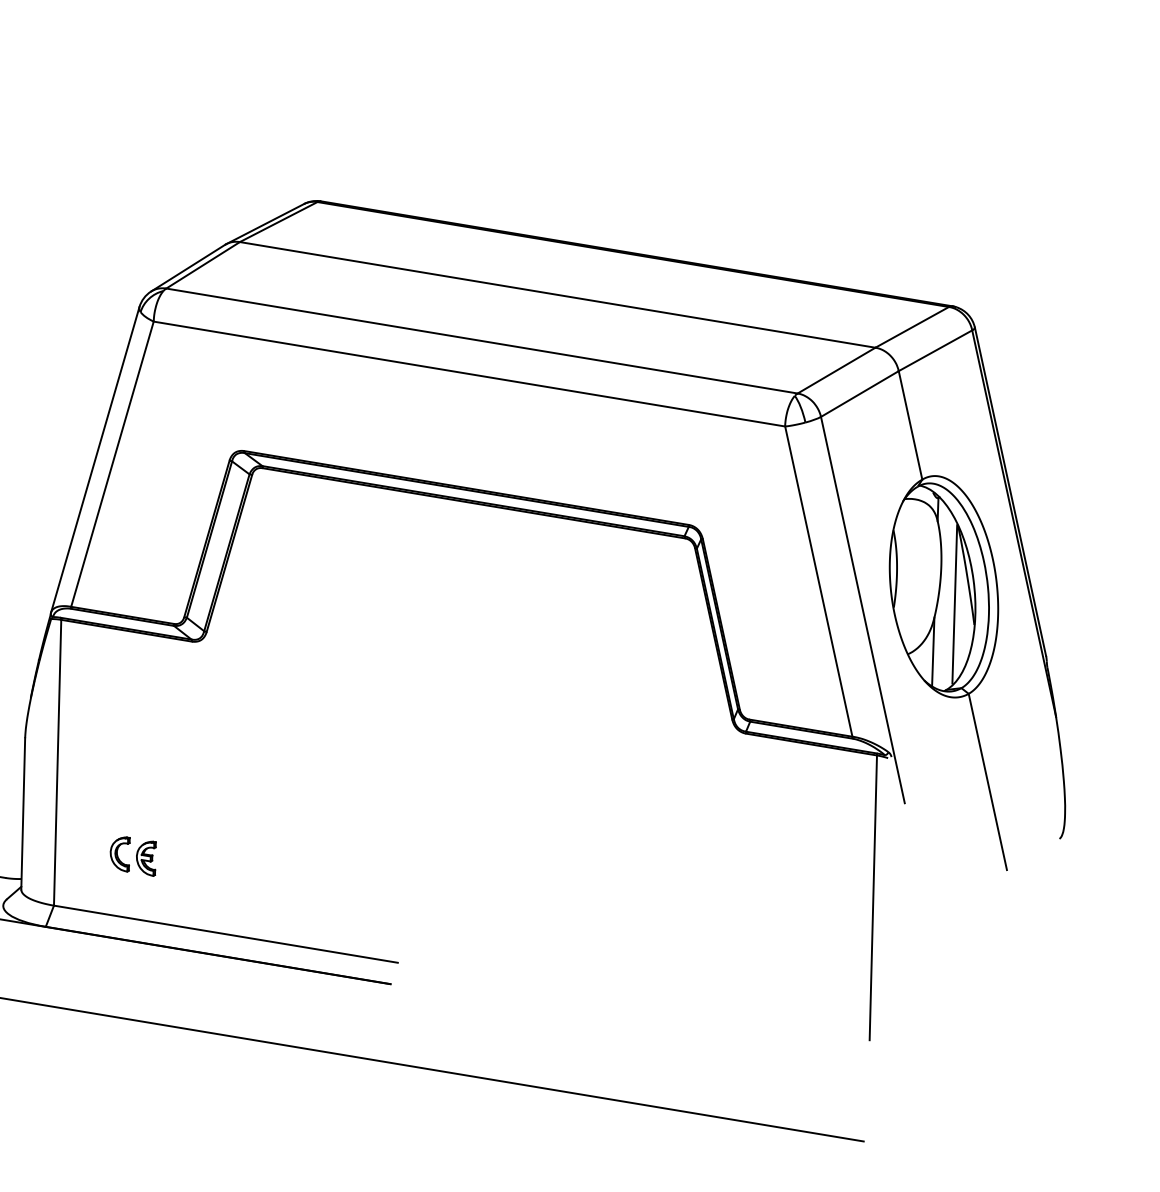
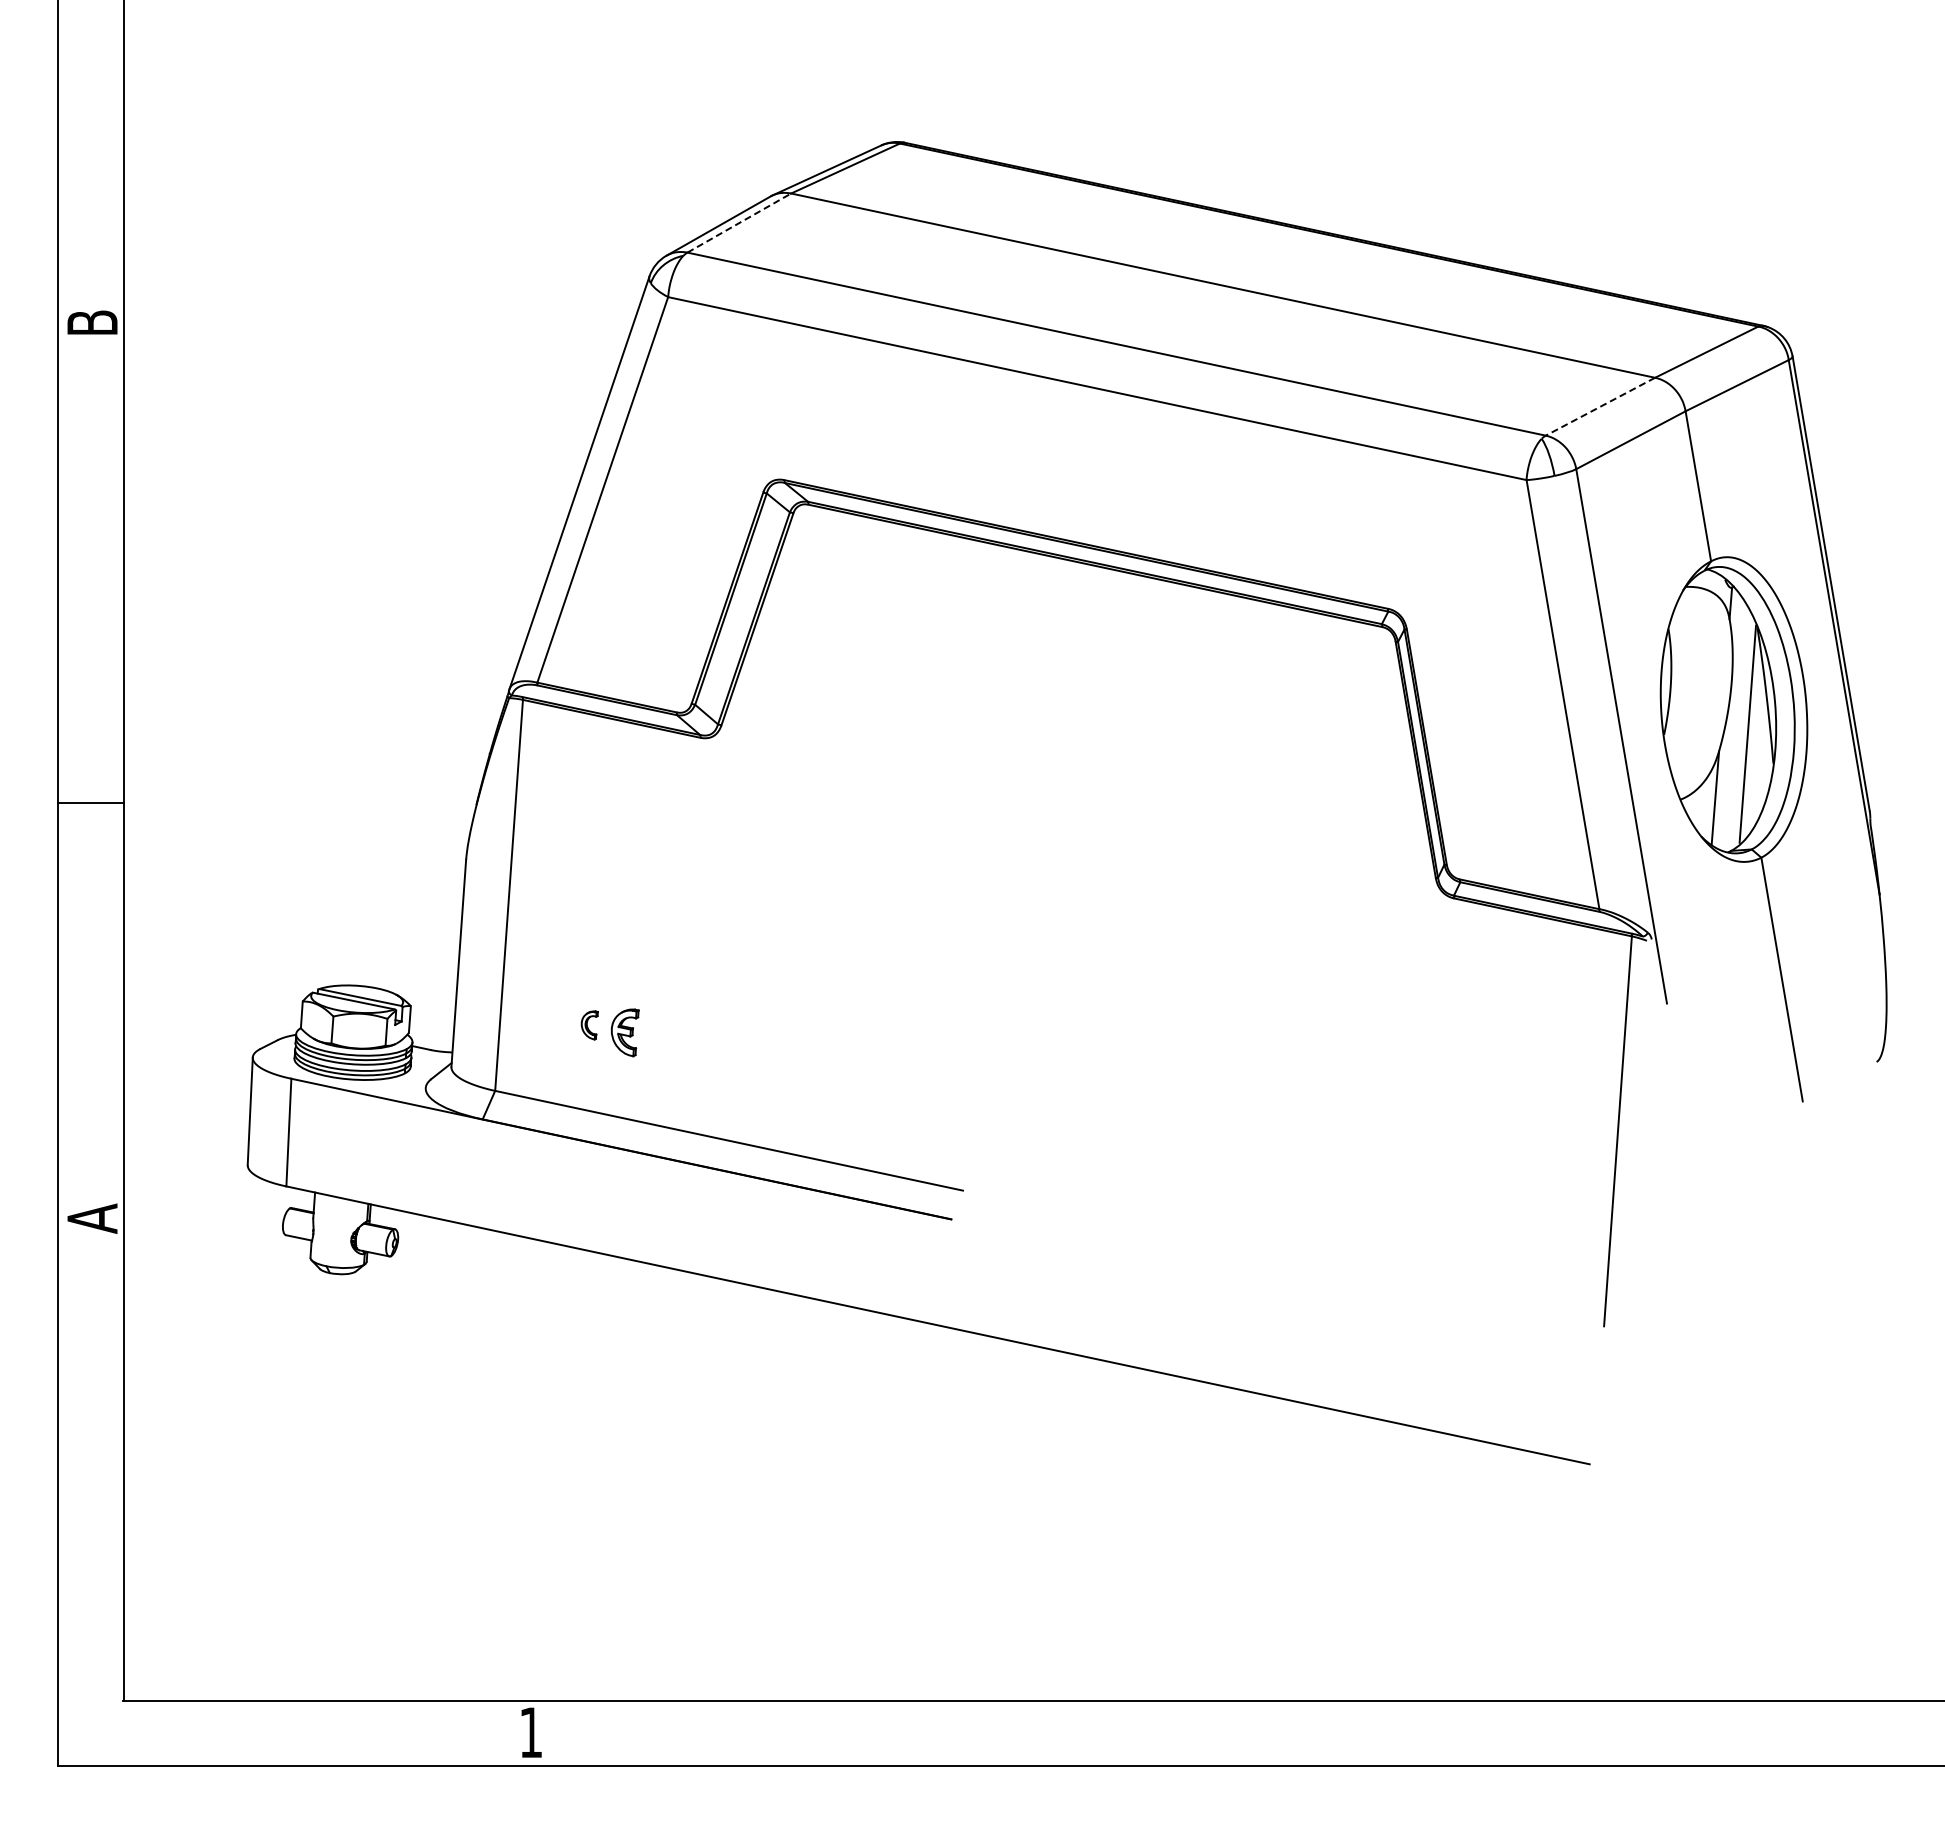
line: (203, 265) -> (739, 223), solid -> dashed
line: (836, 370) -> (1600, 406), solid -> dashed
part: (120, 854) -> (589, 1025), size x0.6

